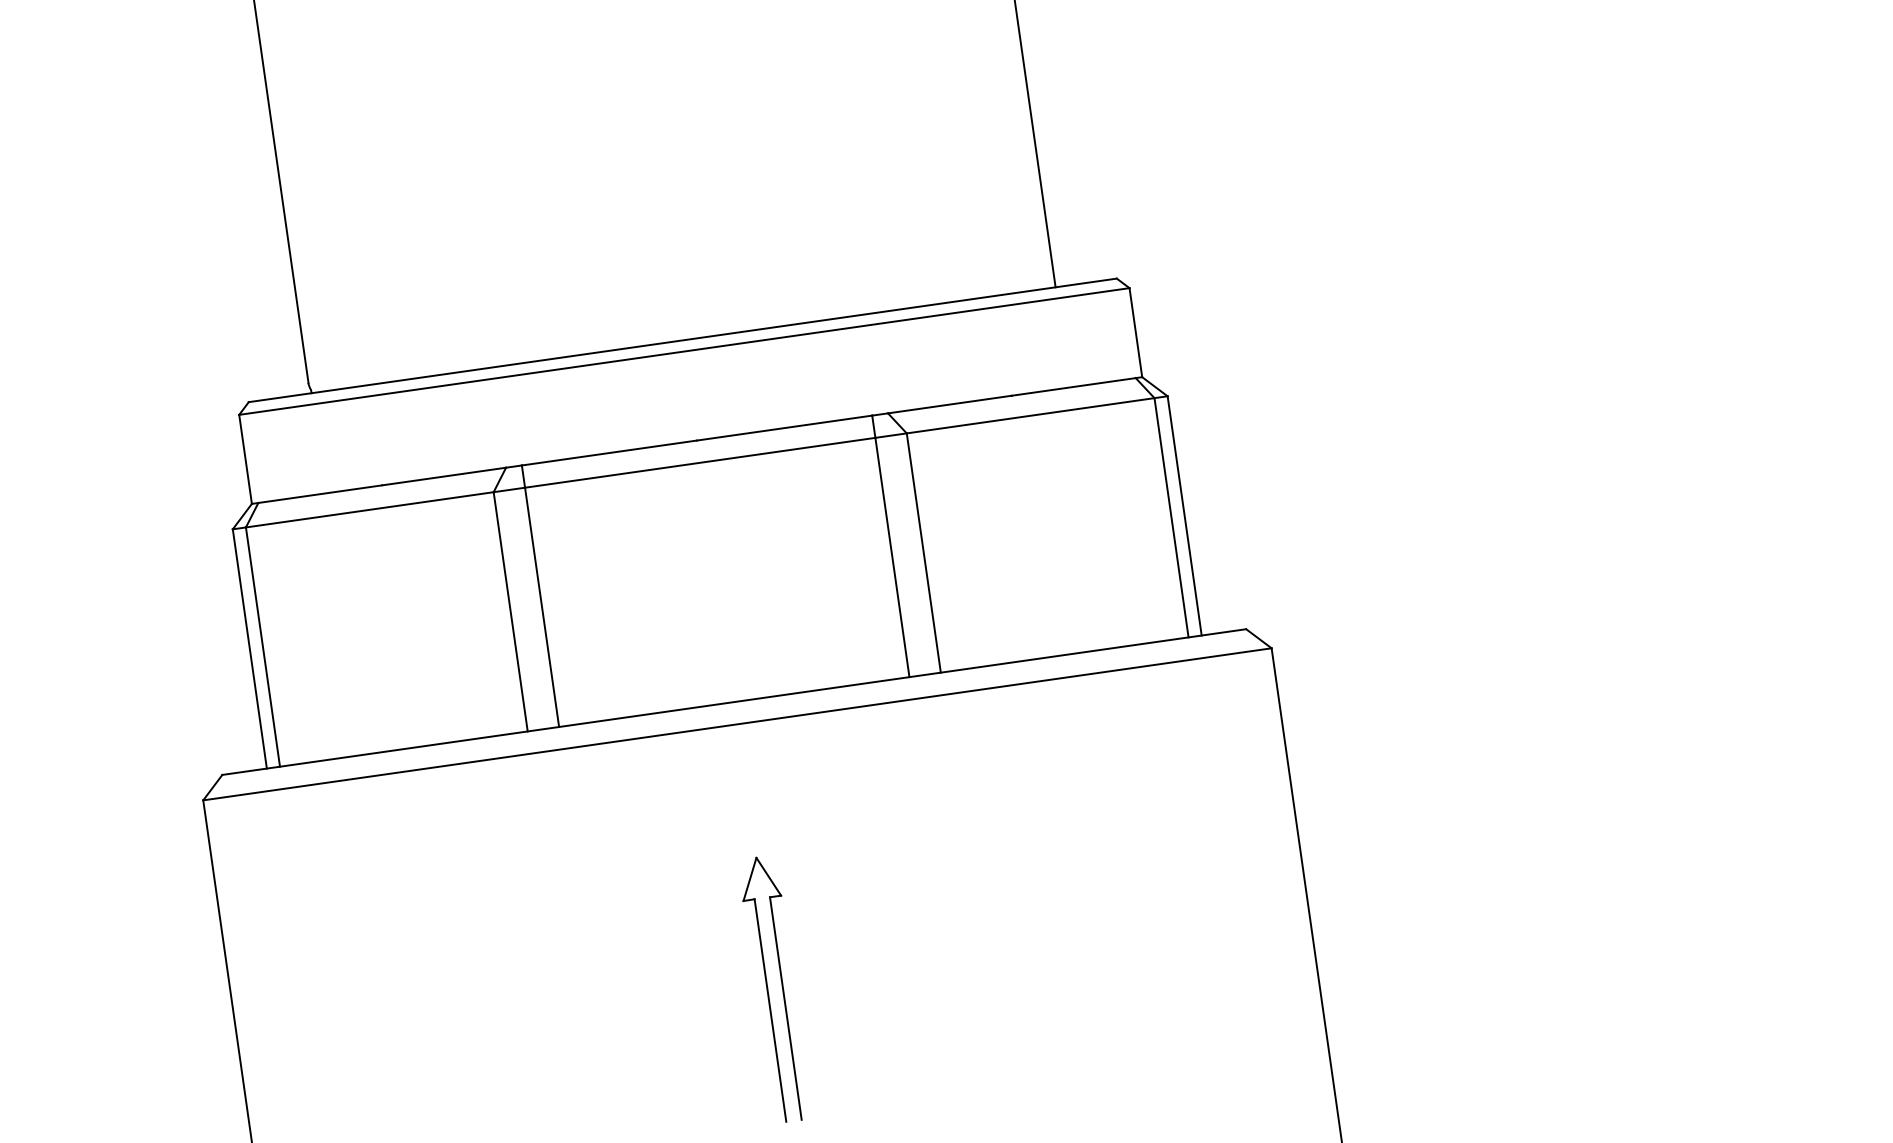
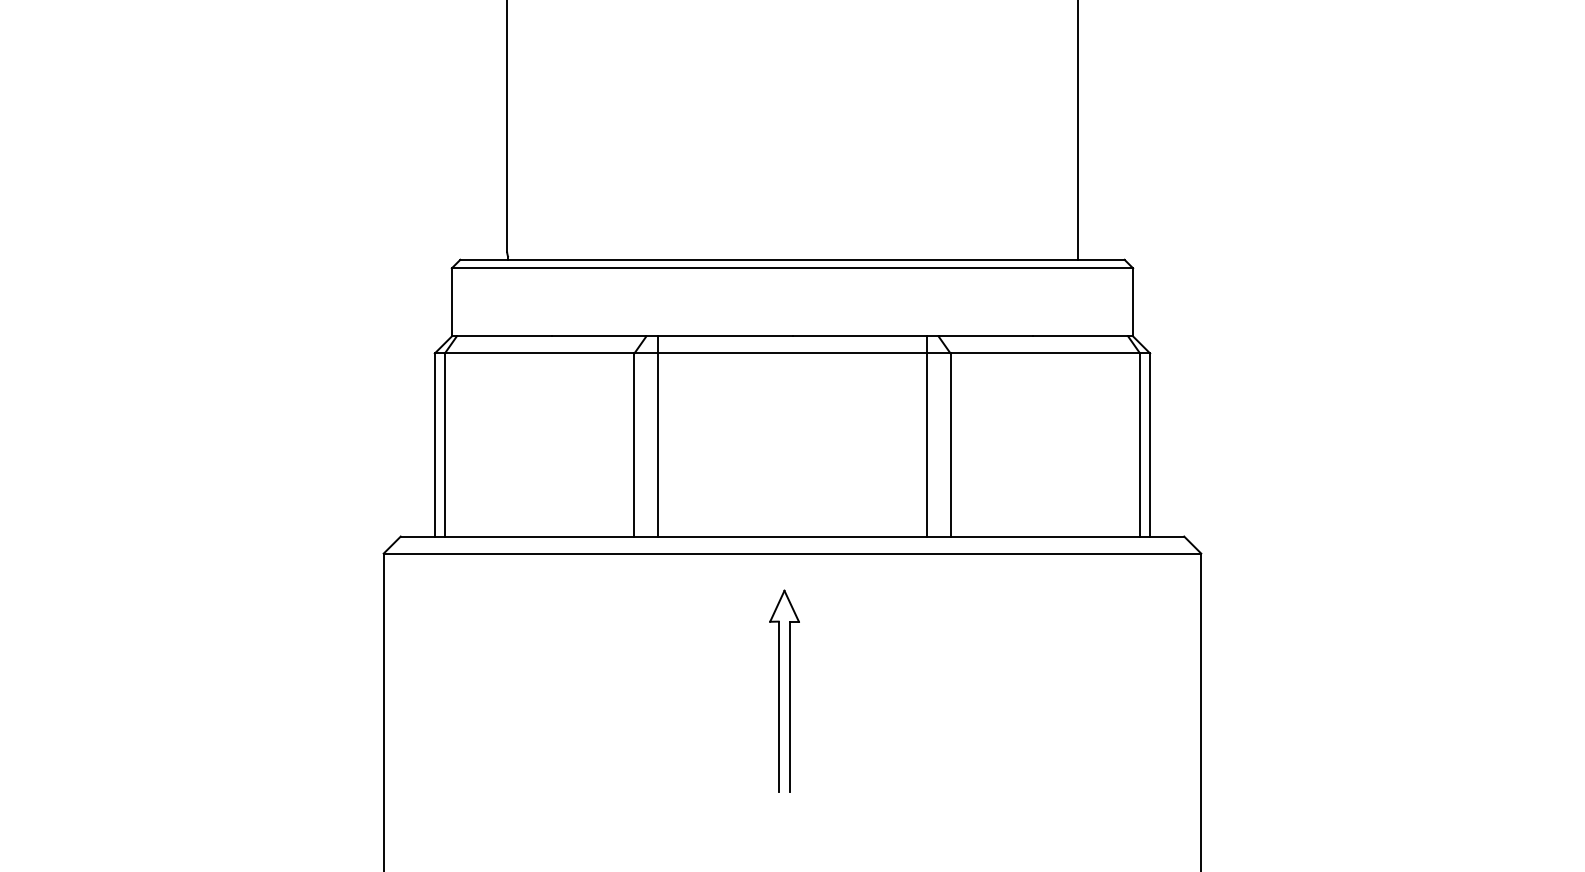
part: (775, 988) -> (784, 690), moved

